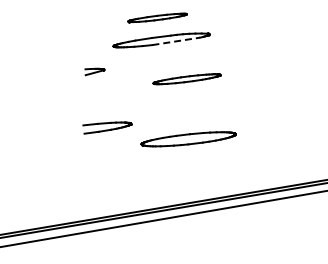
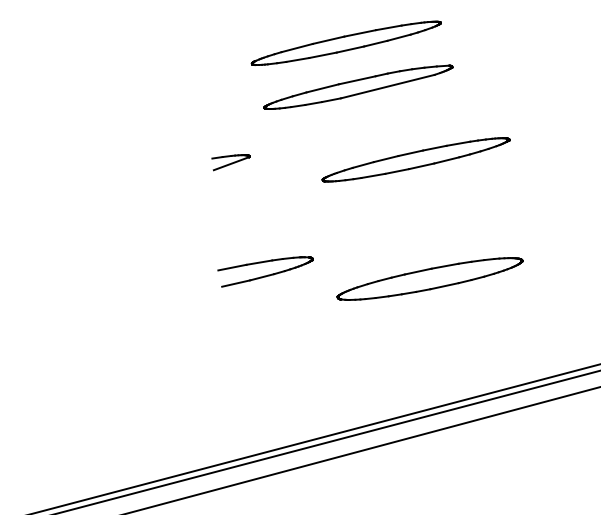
part: (157, 17) -> (346, 42), size x1.67
line: (176, 41) -> (388, 86), dashed -> solid
part: (186, 79) -> (414, 160), size x1.43

